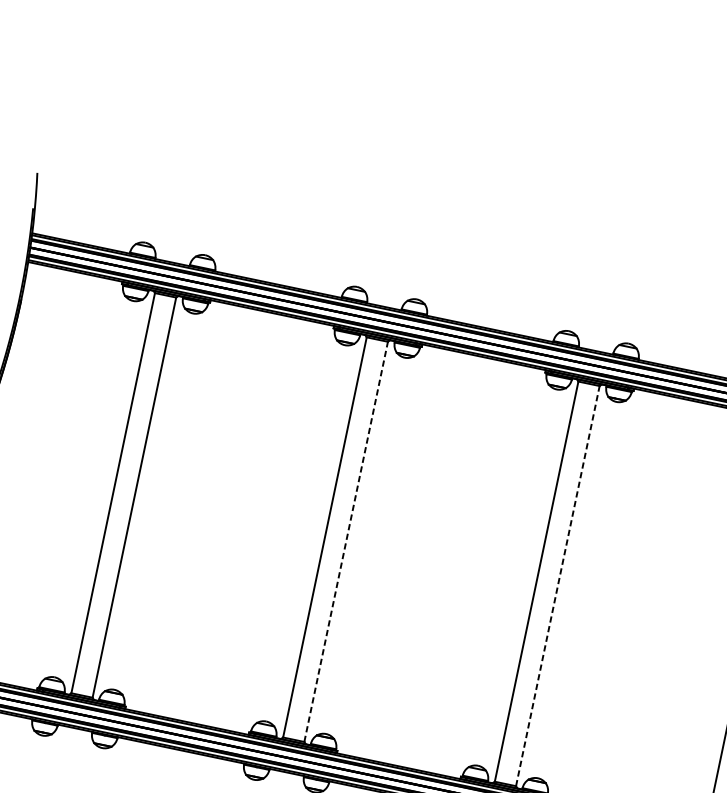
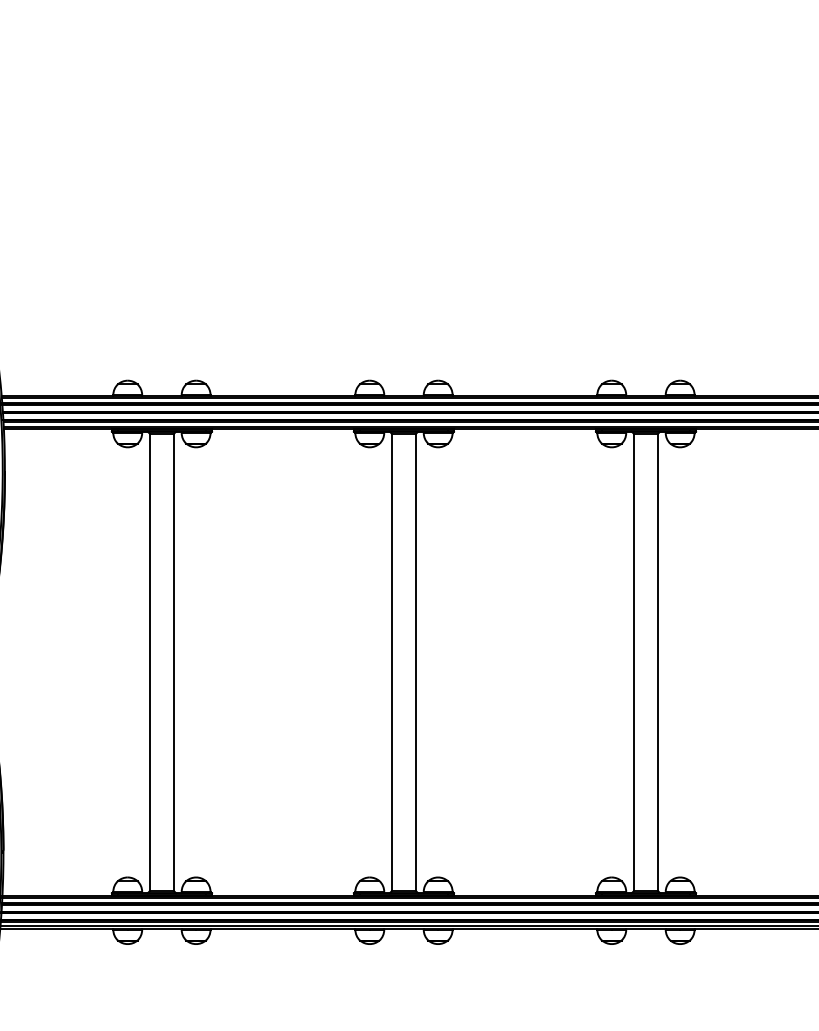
line: (346, 541) -> (416, 662), dashed -> solid
line: (558, 586) -> (658, 662), dashed -> solid

